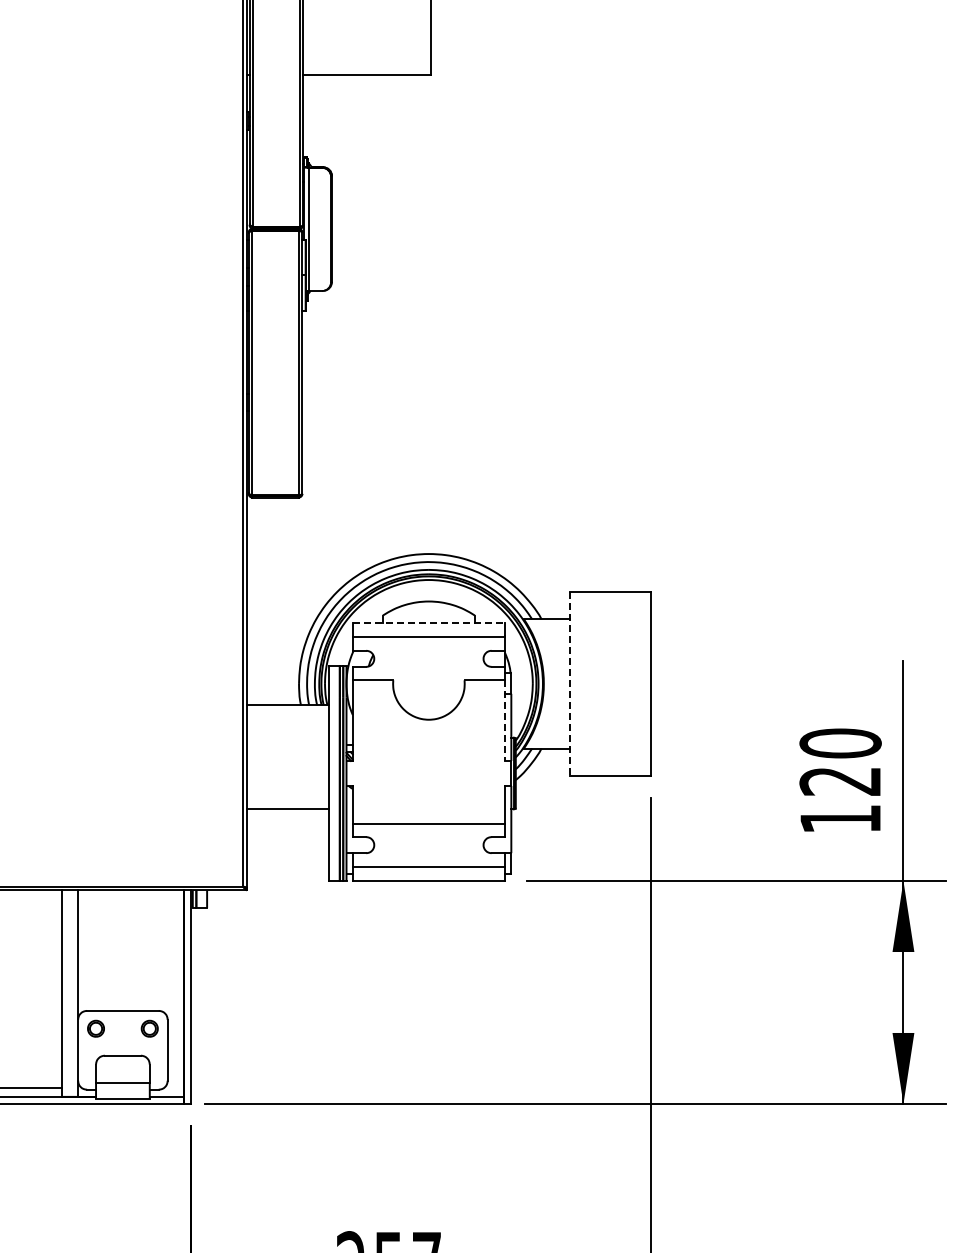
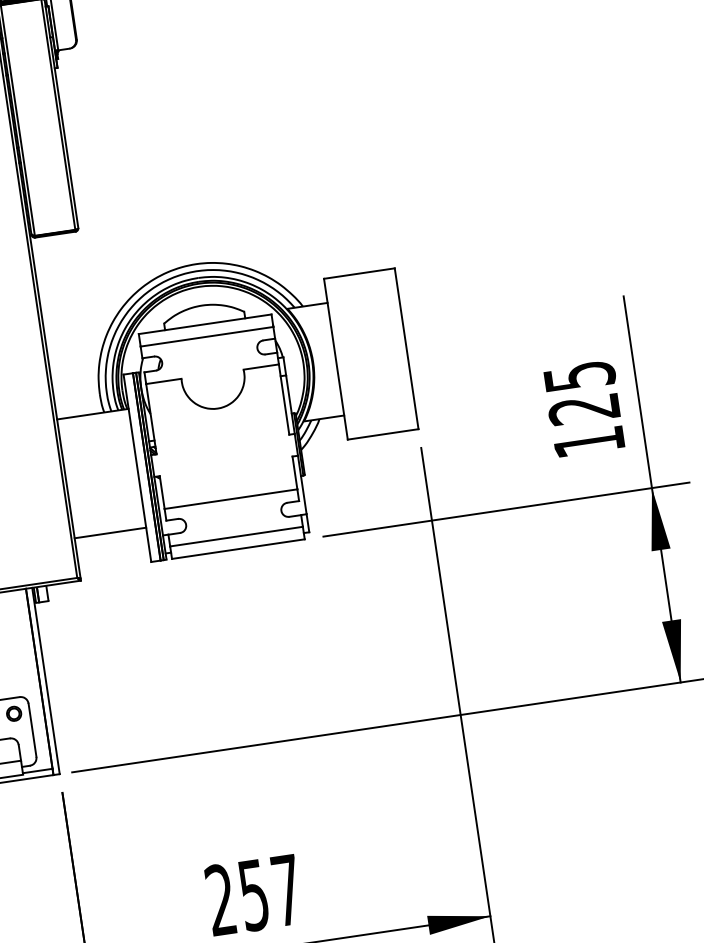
line: (429, 623) -> (205, 324), dashed -> solid
line: (569, 684) -> (335, 359), dashed -> solid
line: (505, 721) -> (284, 400), dashed -> solid
text: (840, 743) -> (579, 376), 120 -> 125
line: (287, 808) -> (110, 532), moved

